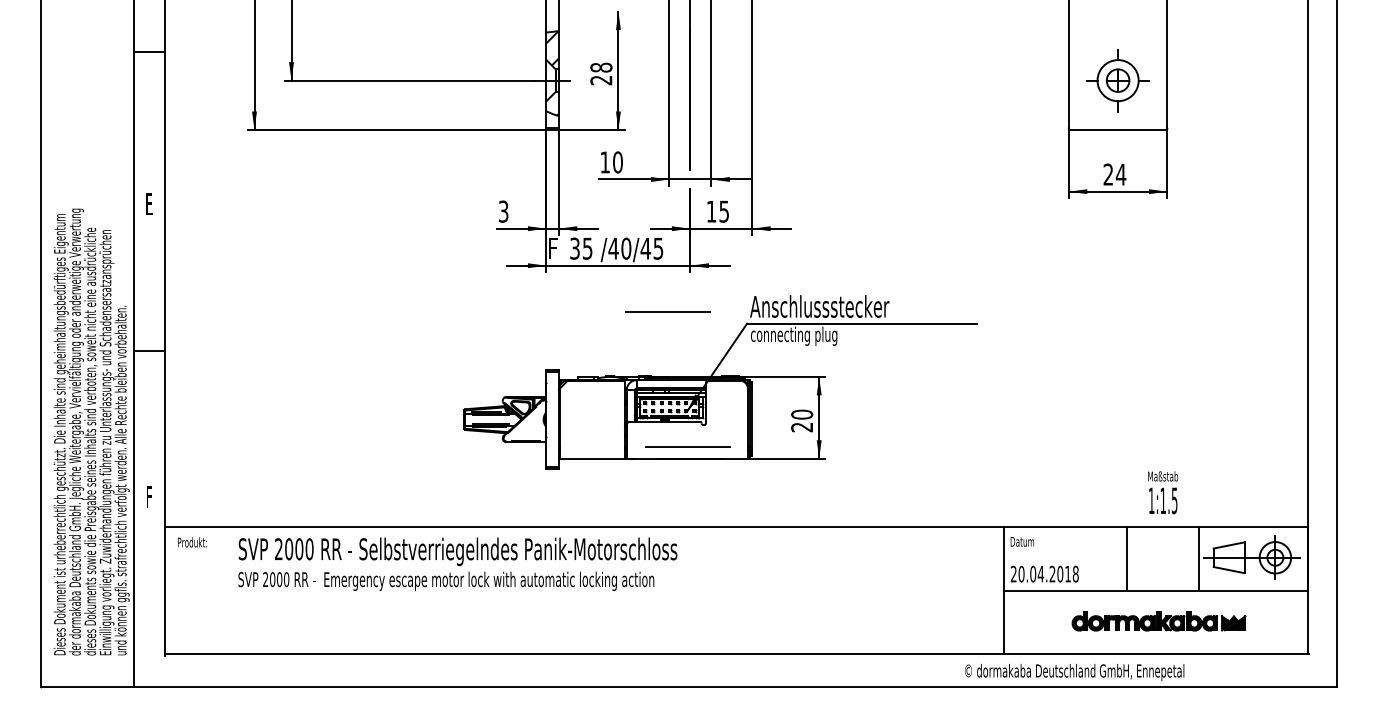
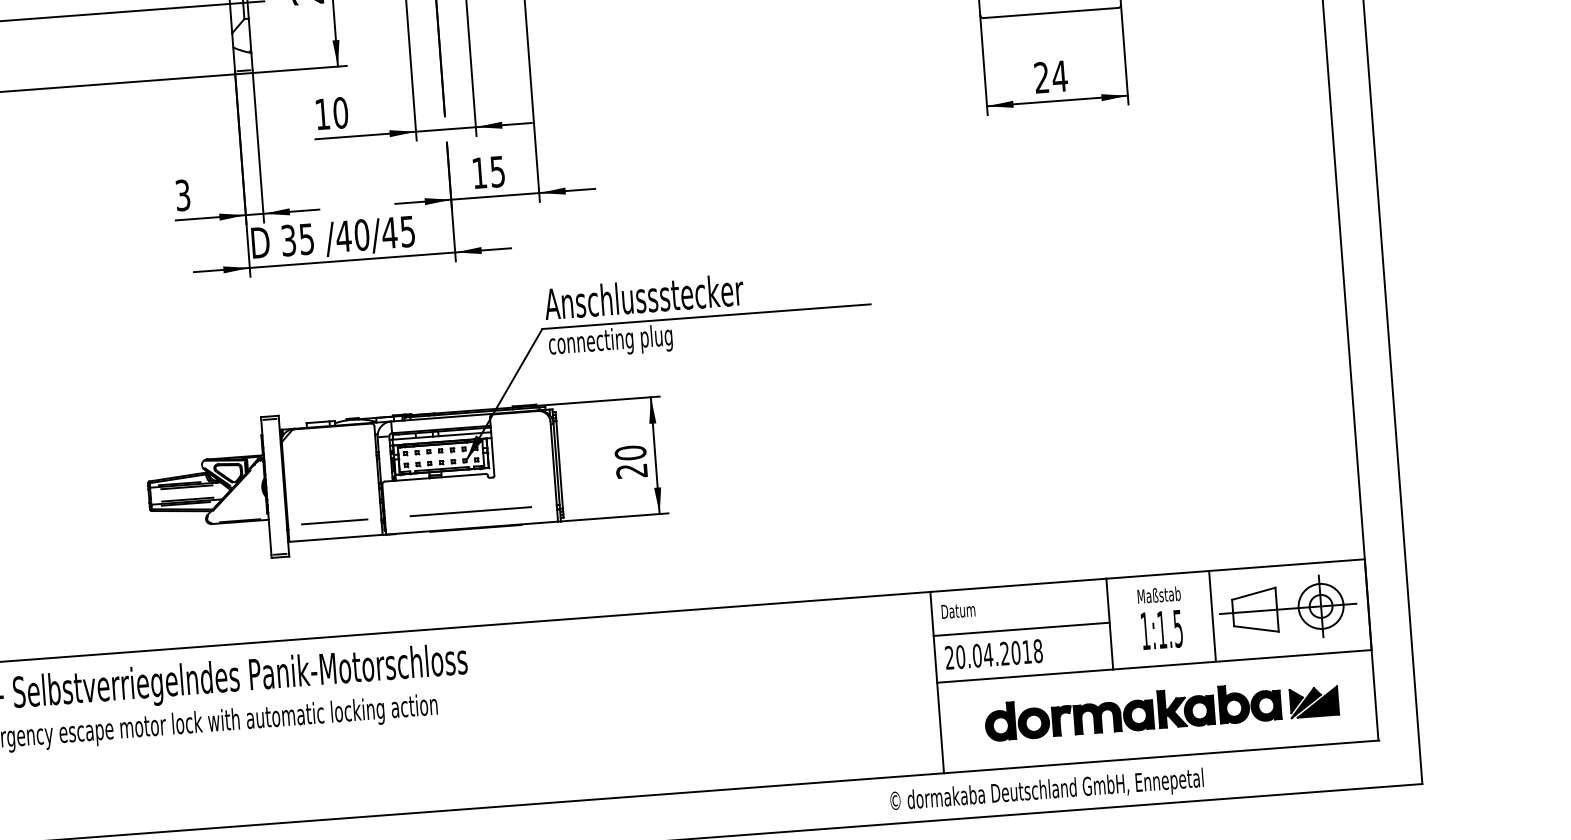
text: (555, 248) -> (260, 242), F -> D
line: (667, 311) -> (427, 320), removed
line: (592, 447) -> (335, 522), added
text: (1163, 492) -> (1161, 618), moved
line: (1065, 558) -> (1021, 629), added
part: (1158, 621) -> (1161, 709), size x1.43

